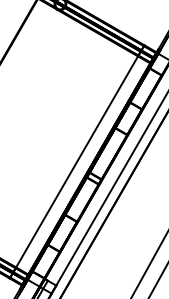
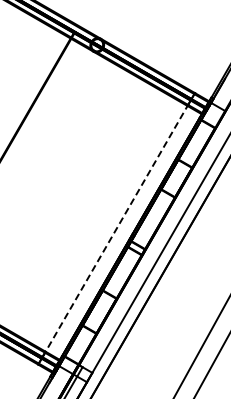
line: (77, 161) -> (116, 228), solid -> dashed

